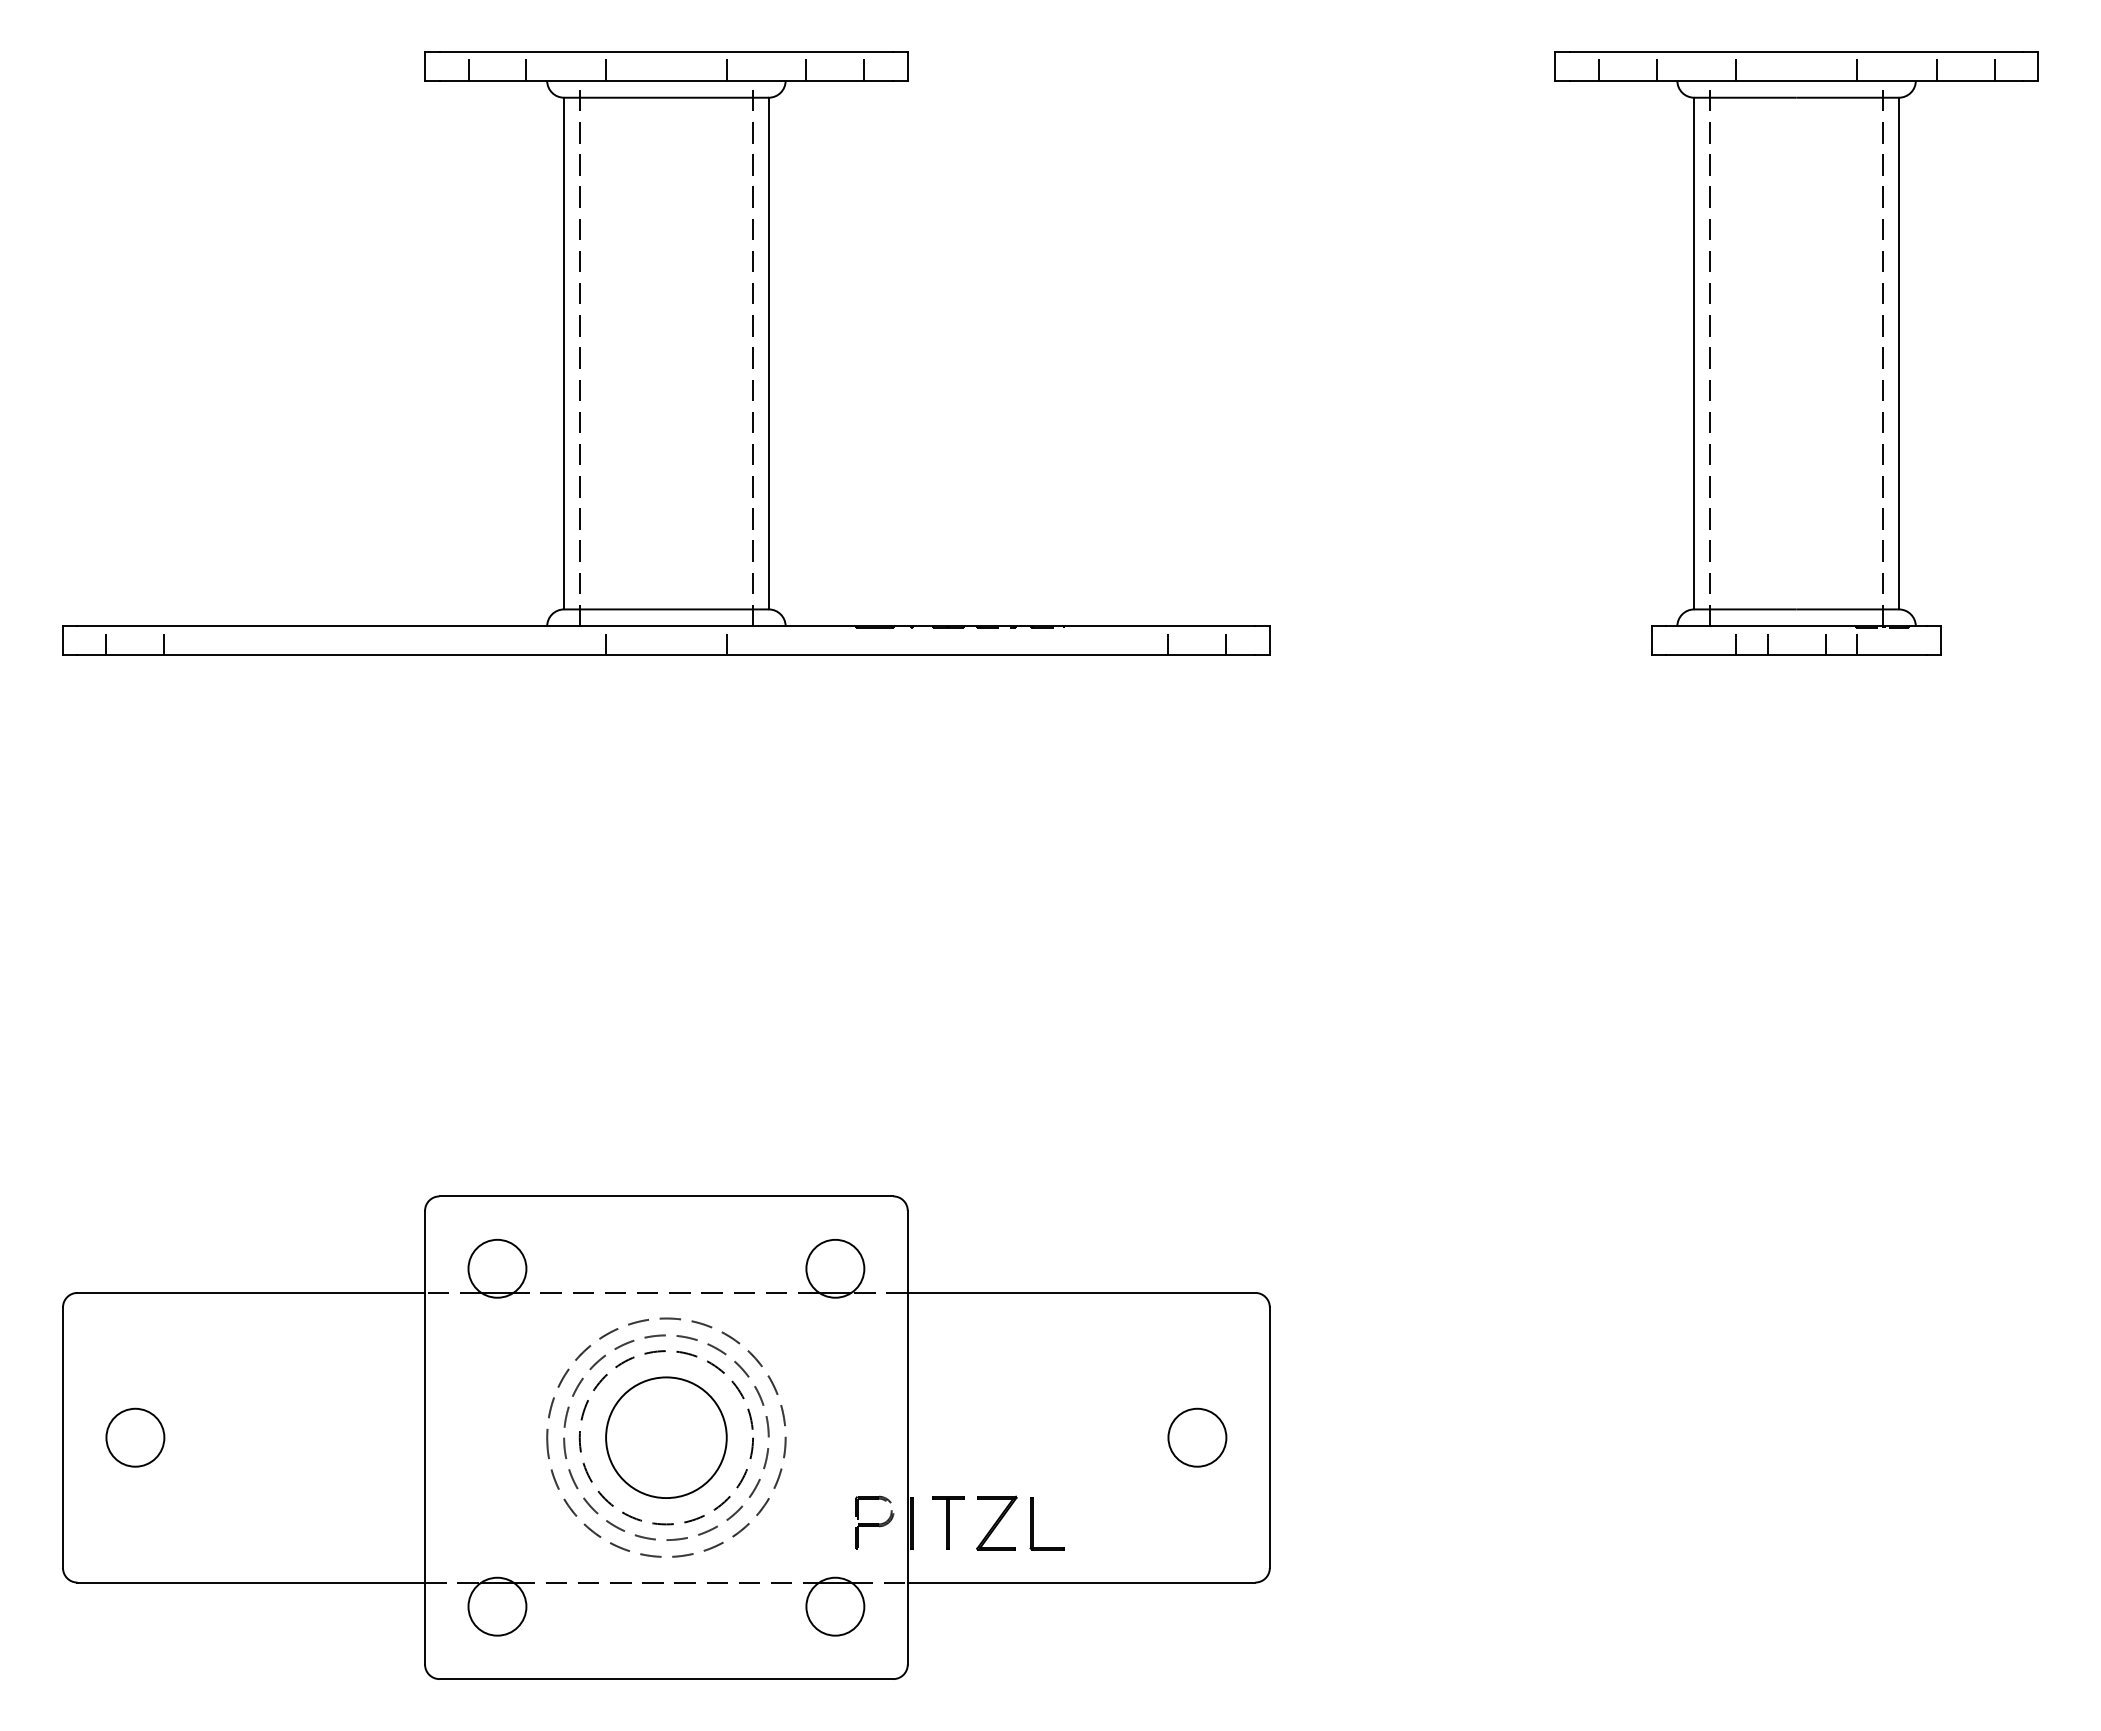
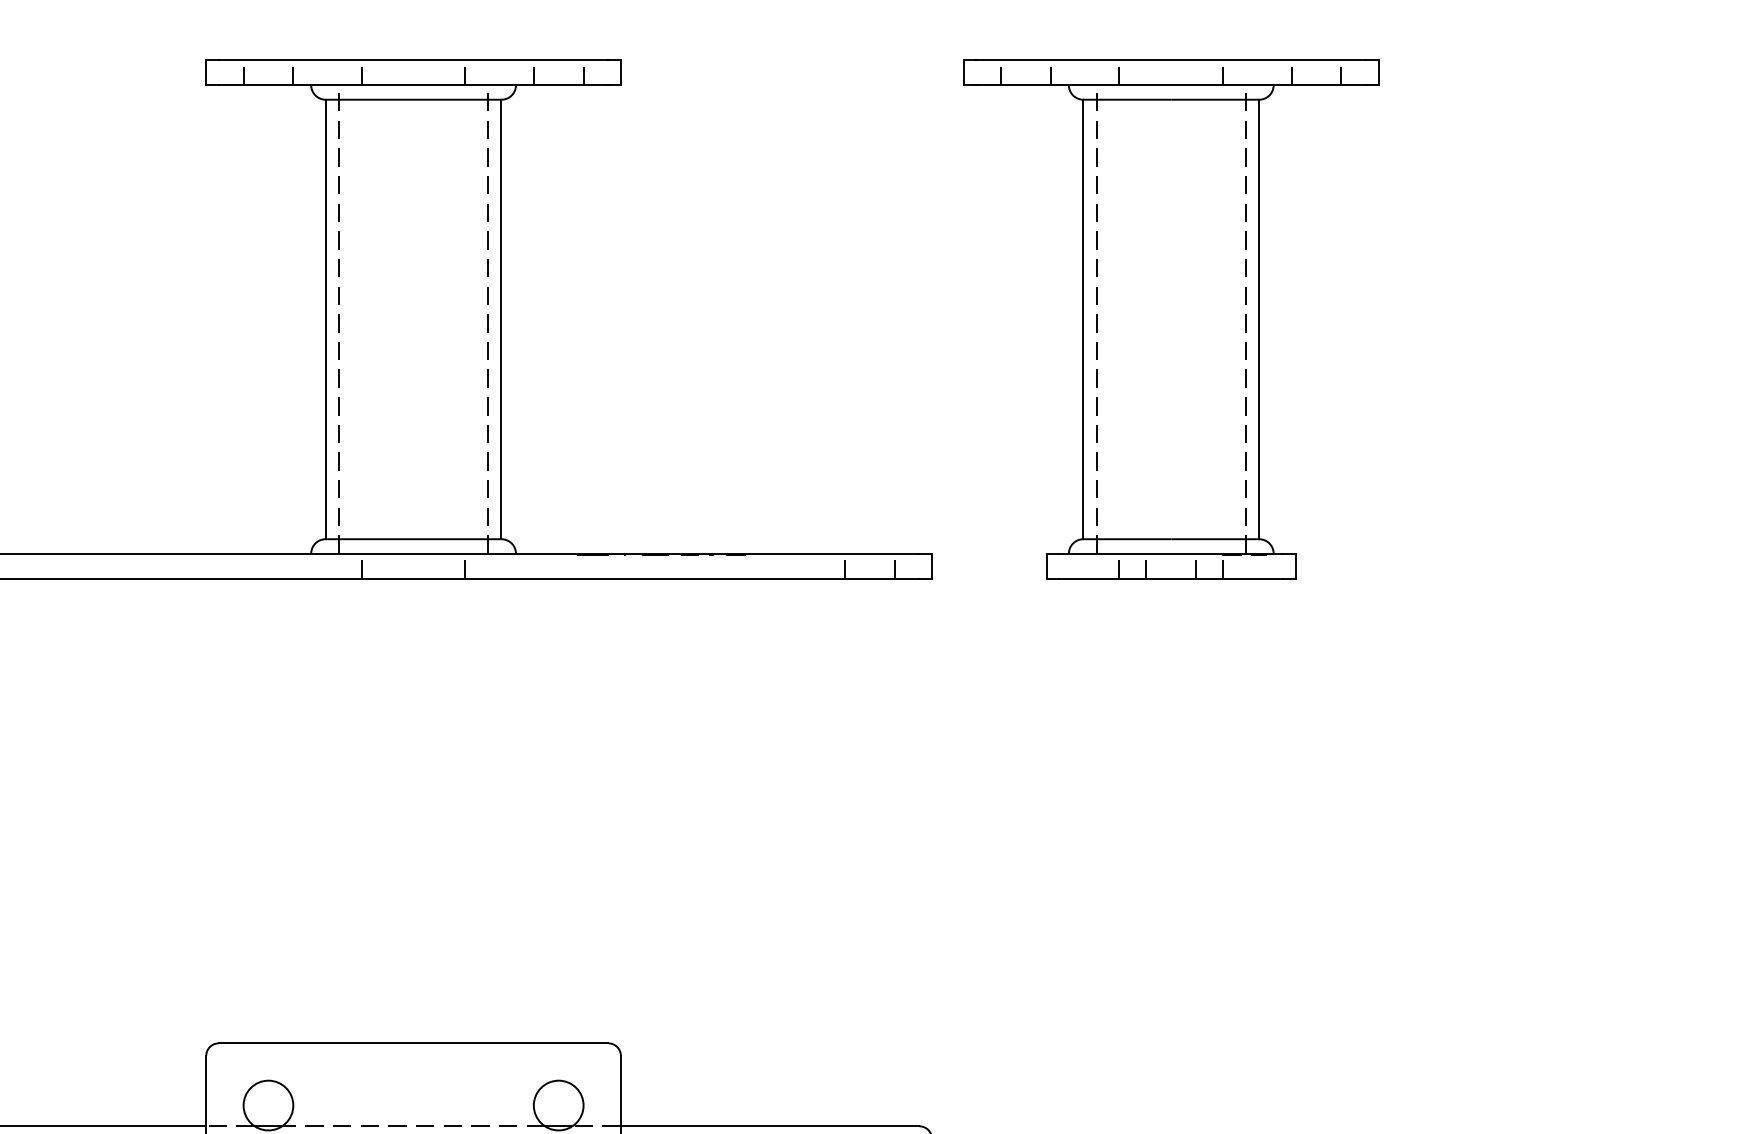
part: (1796, 353) -> (1171, 319), moved

